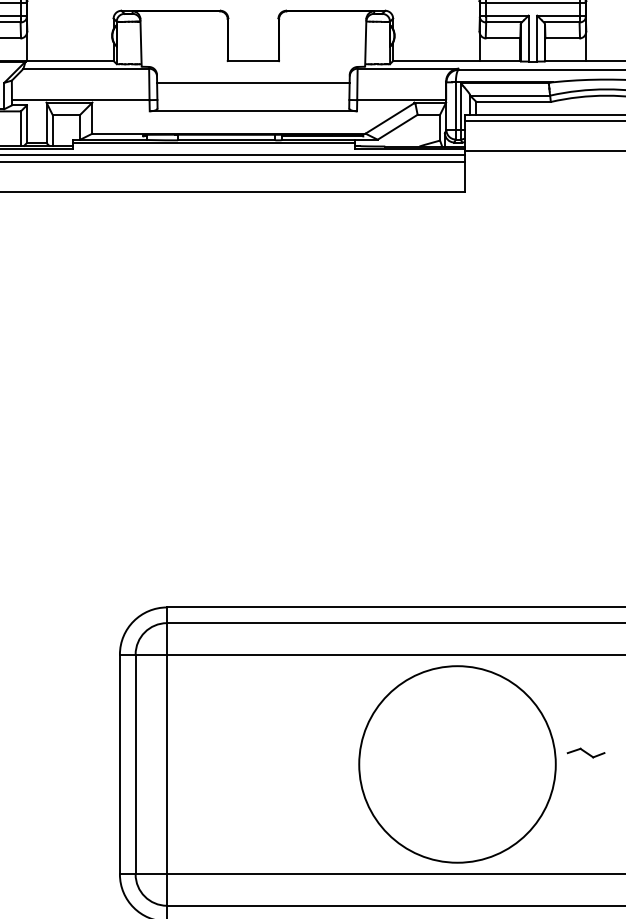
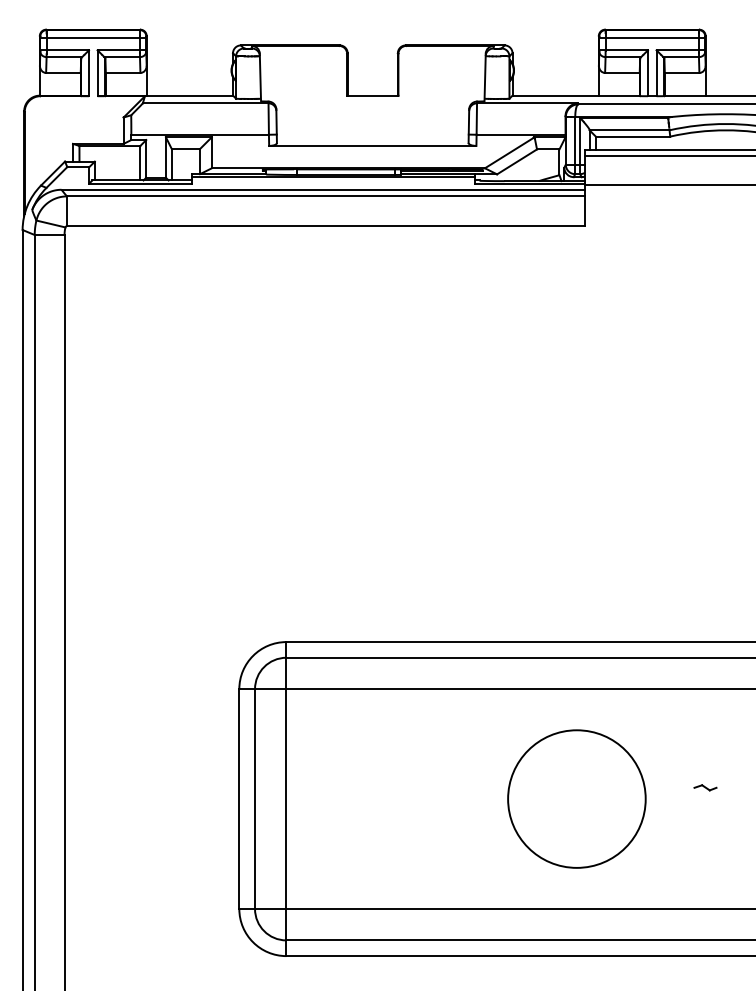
line: (253, 82) -> (372, 117), removed
part: (586, 752) -> (705, 787), size x0.6
circle: (457, 763) -> (576, 798), size x0.7

